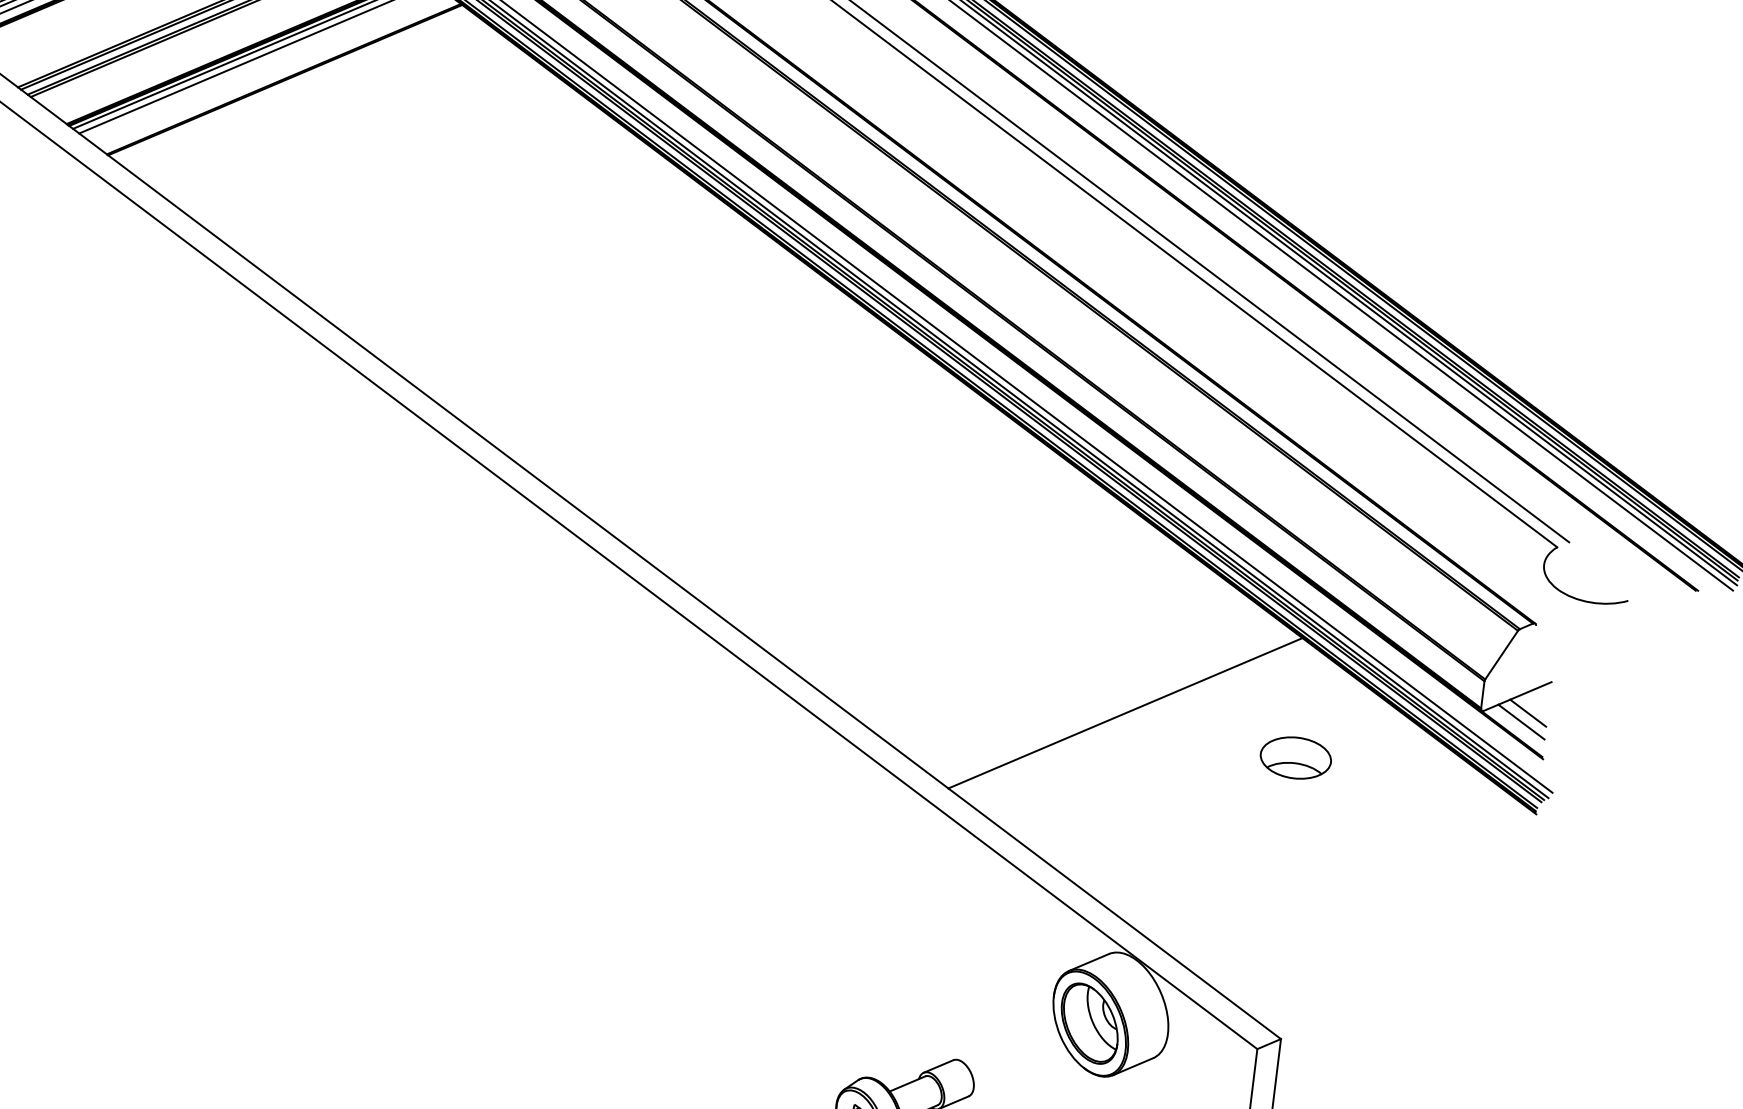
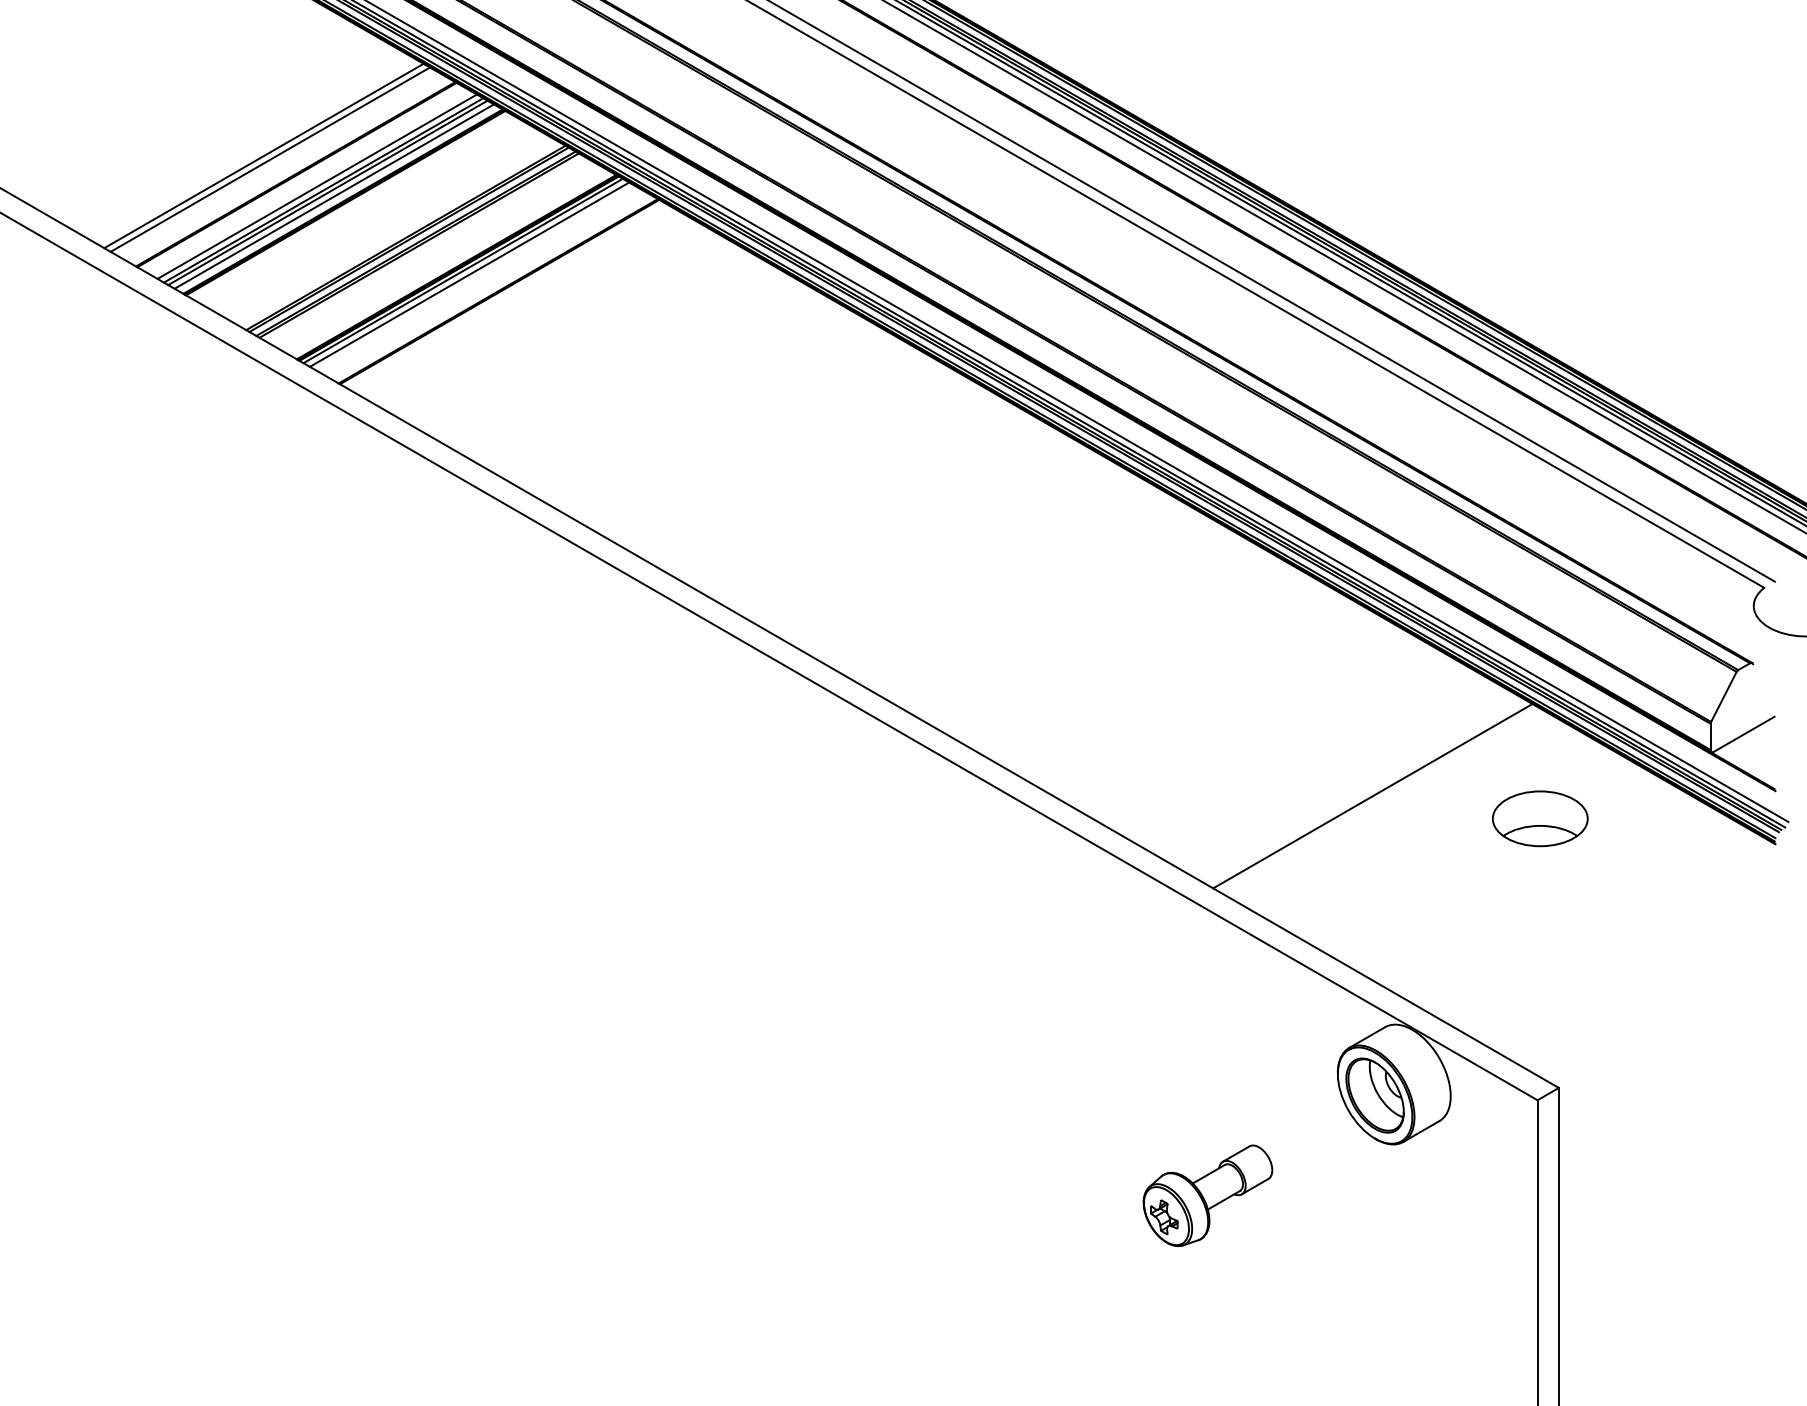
line: (1527, 712) -> (1755, 748), removed
line: (1521, 722) -> (1750, 758), removed
part: (1295, 757) -> (1539, 818), size x1.4

